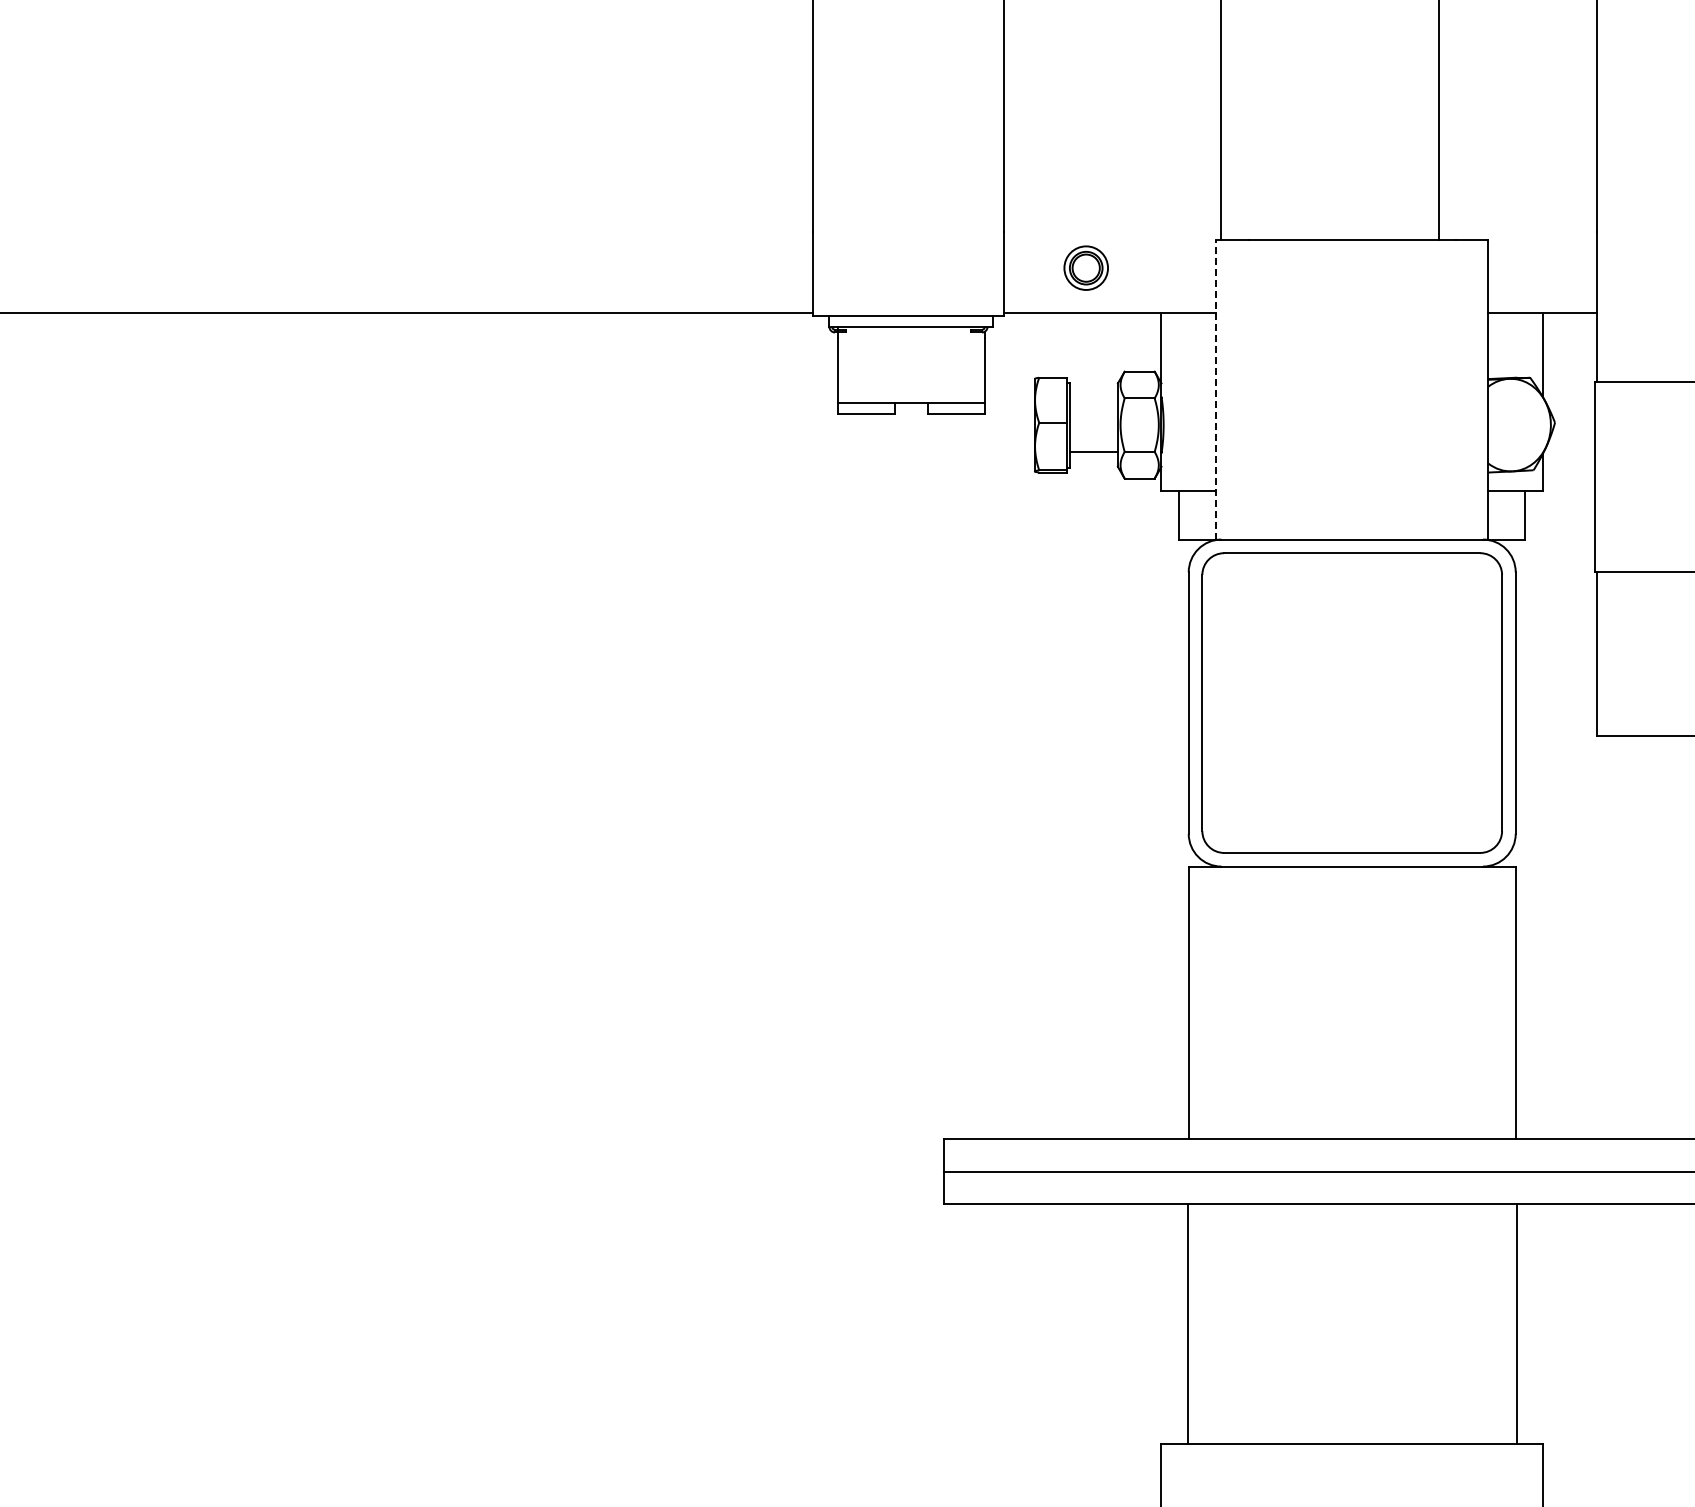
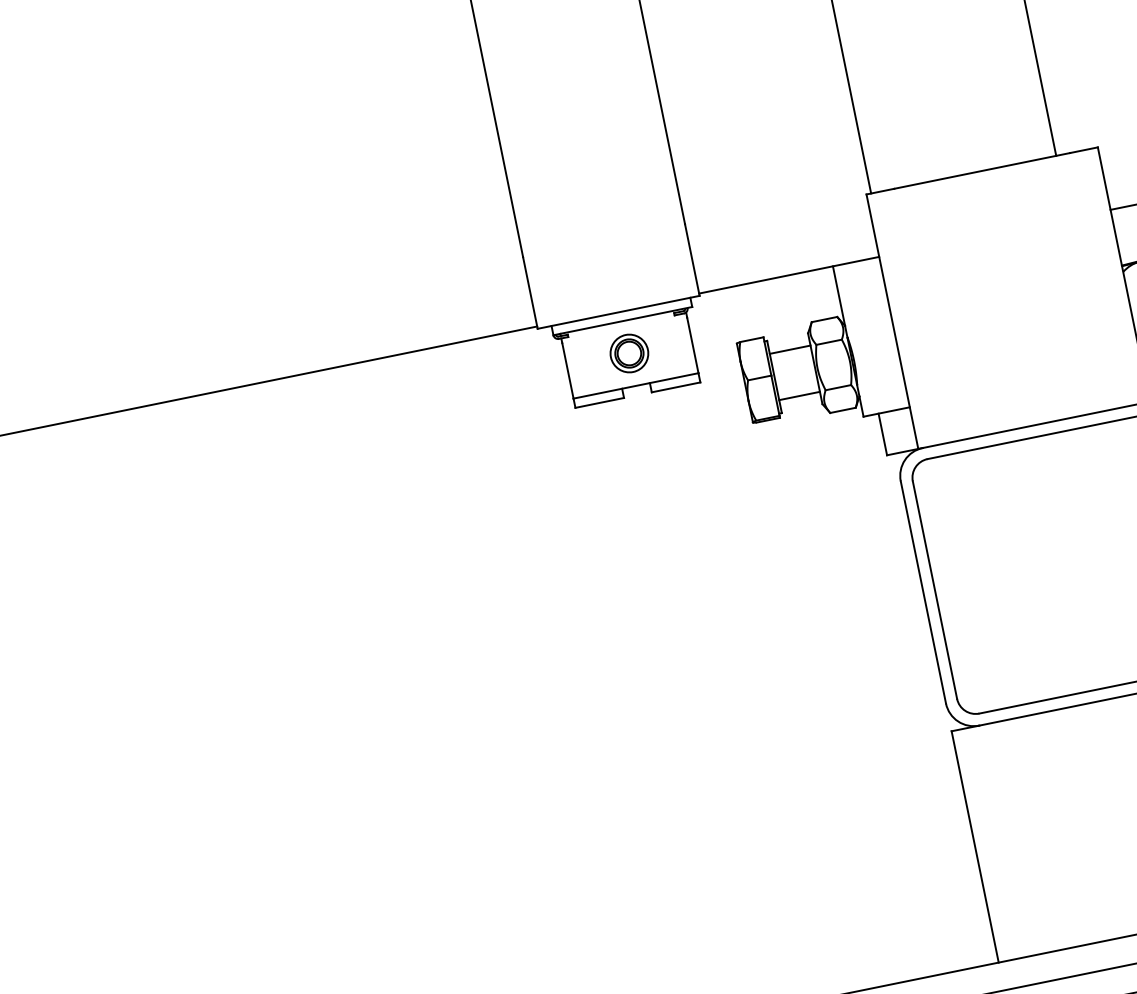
part: (1085, 267) -> (628, 353), moved
line: (1215, 389) -> (891, 321), dashed -> solid
line: (1093, 397) -> (789, 349), added

